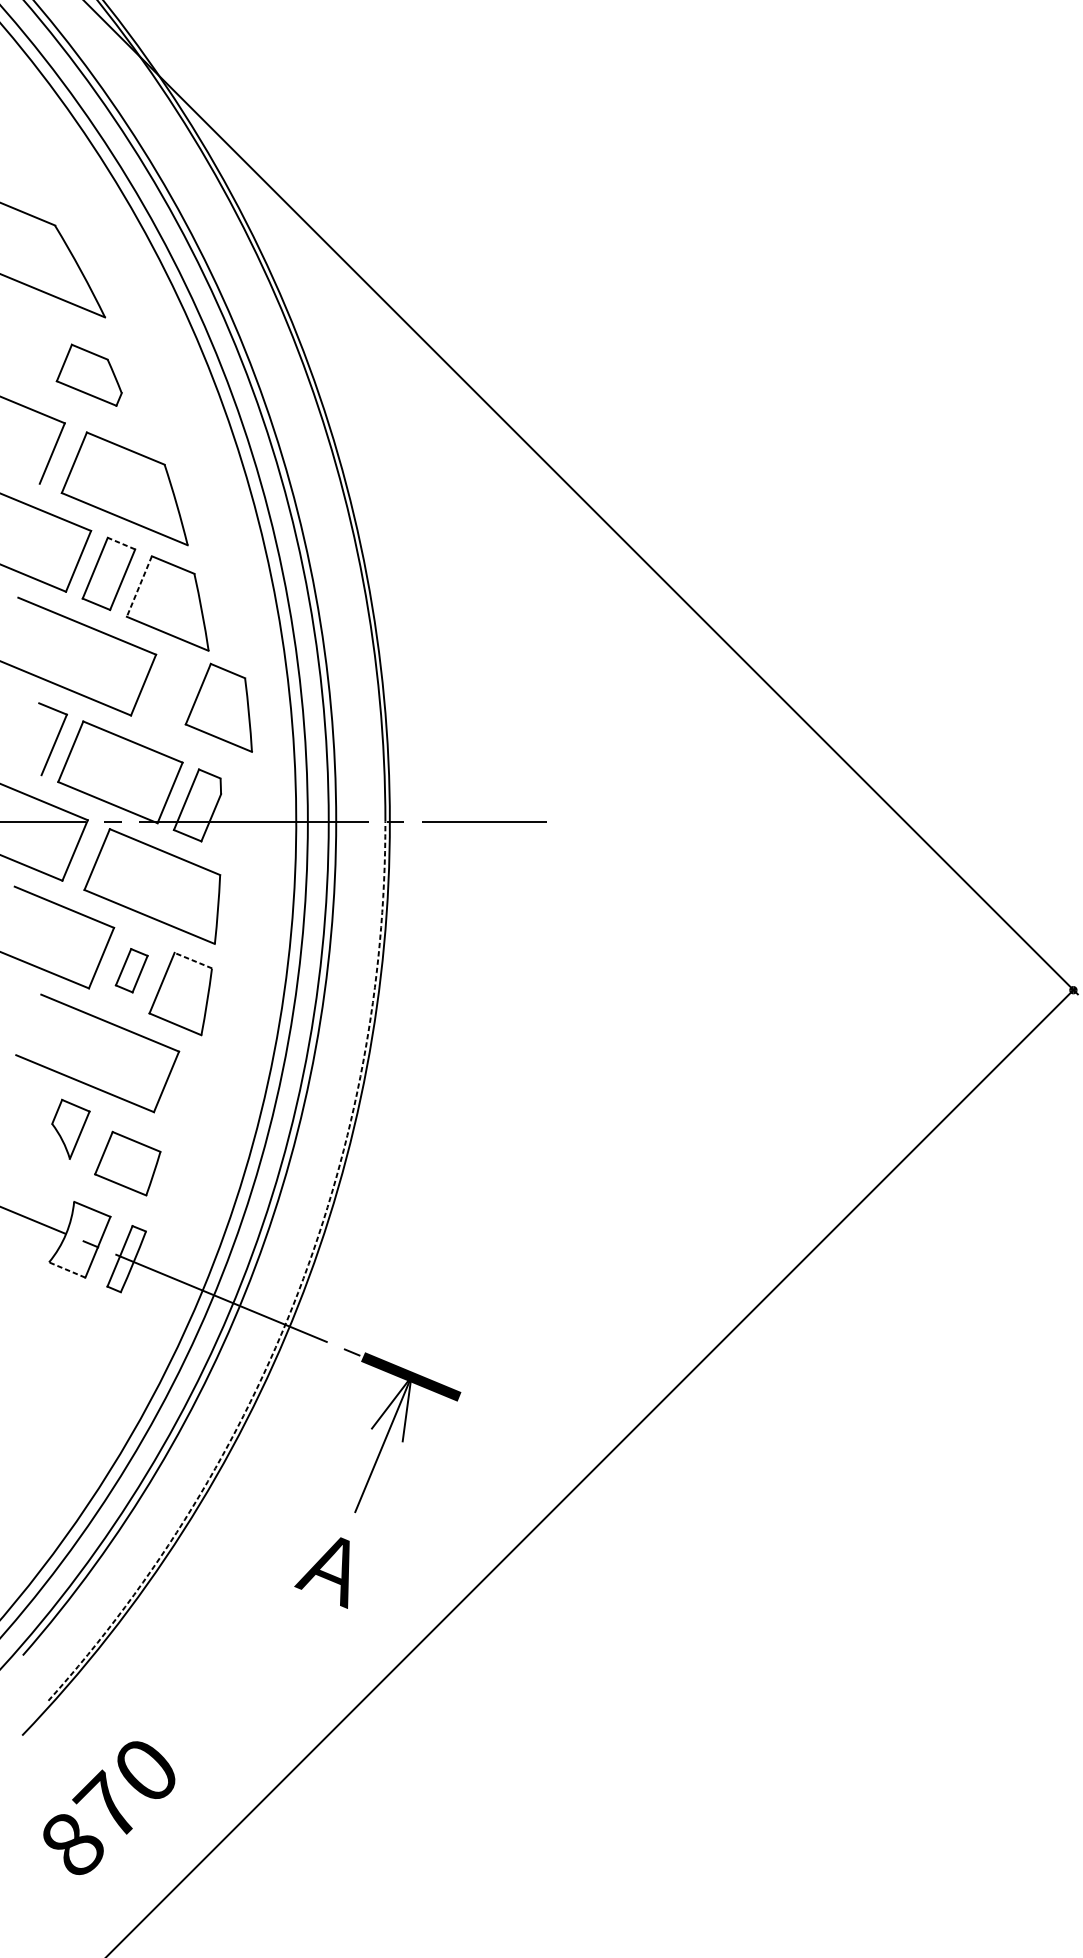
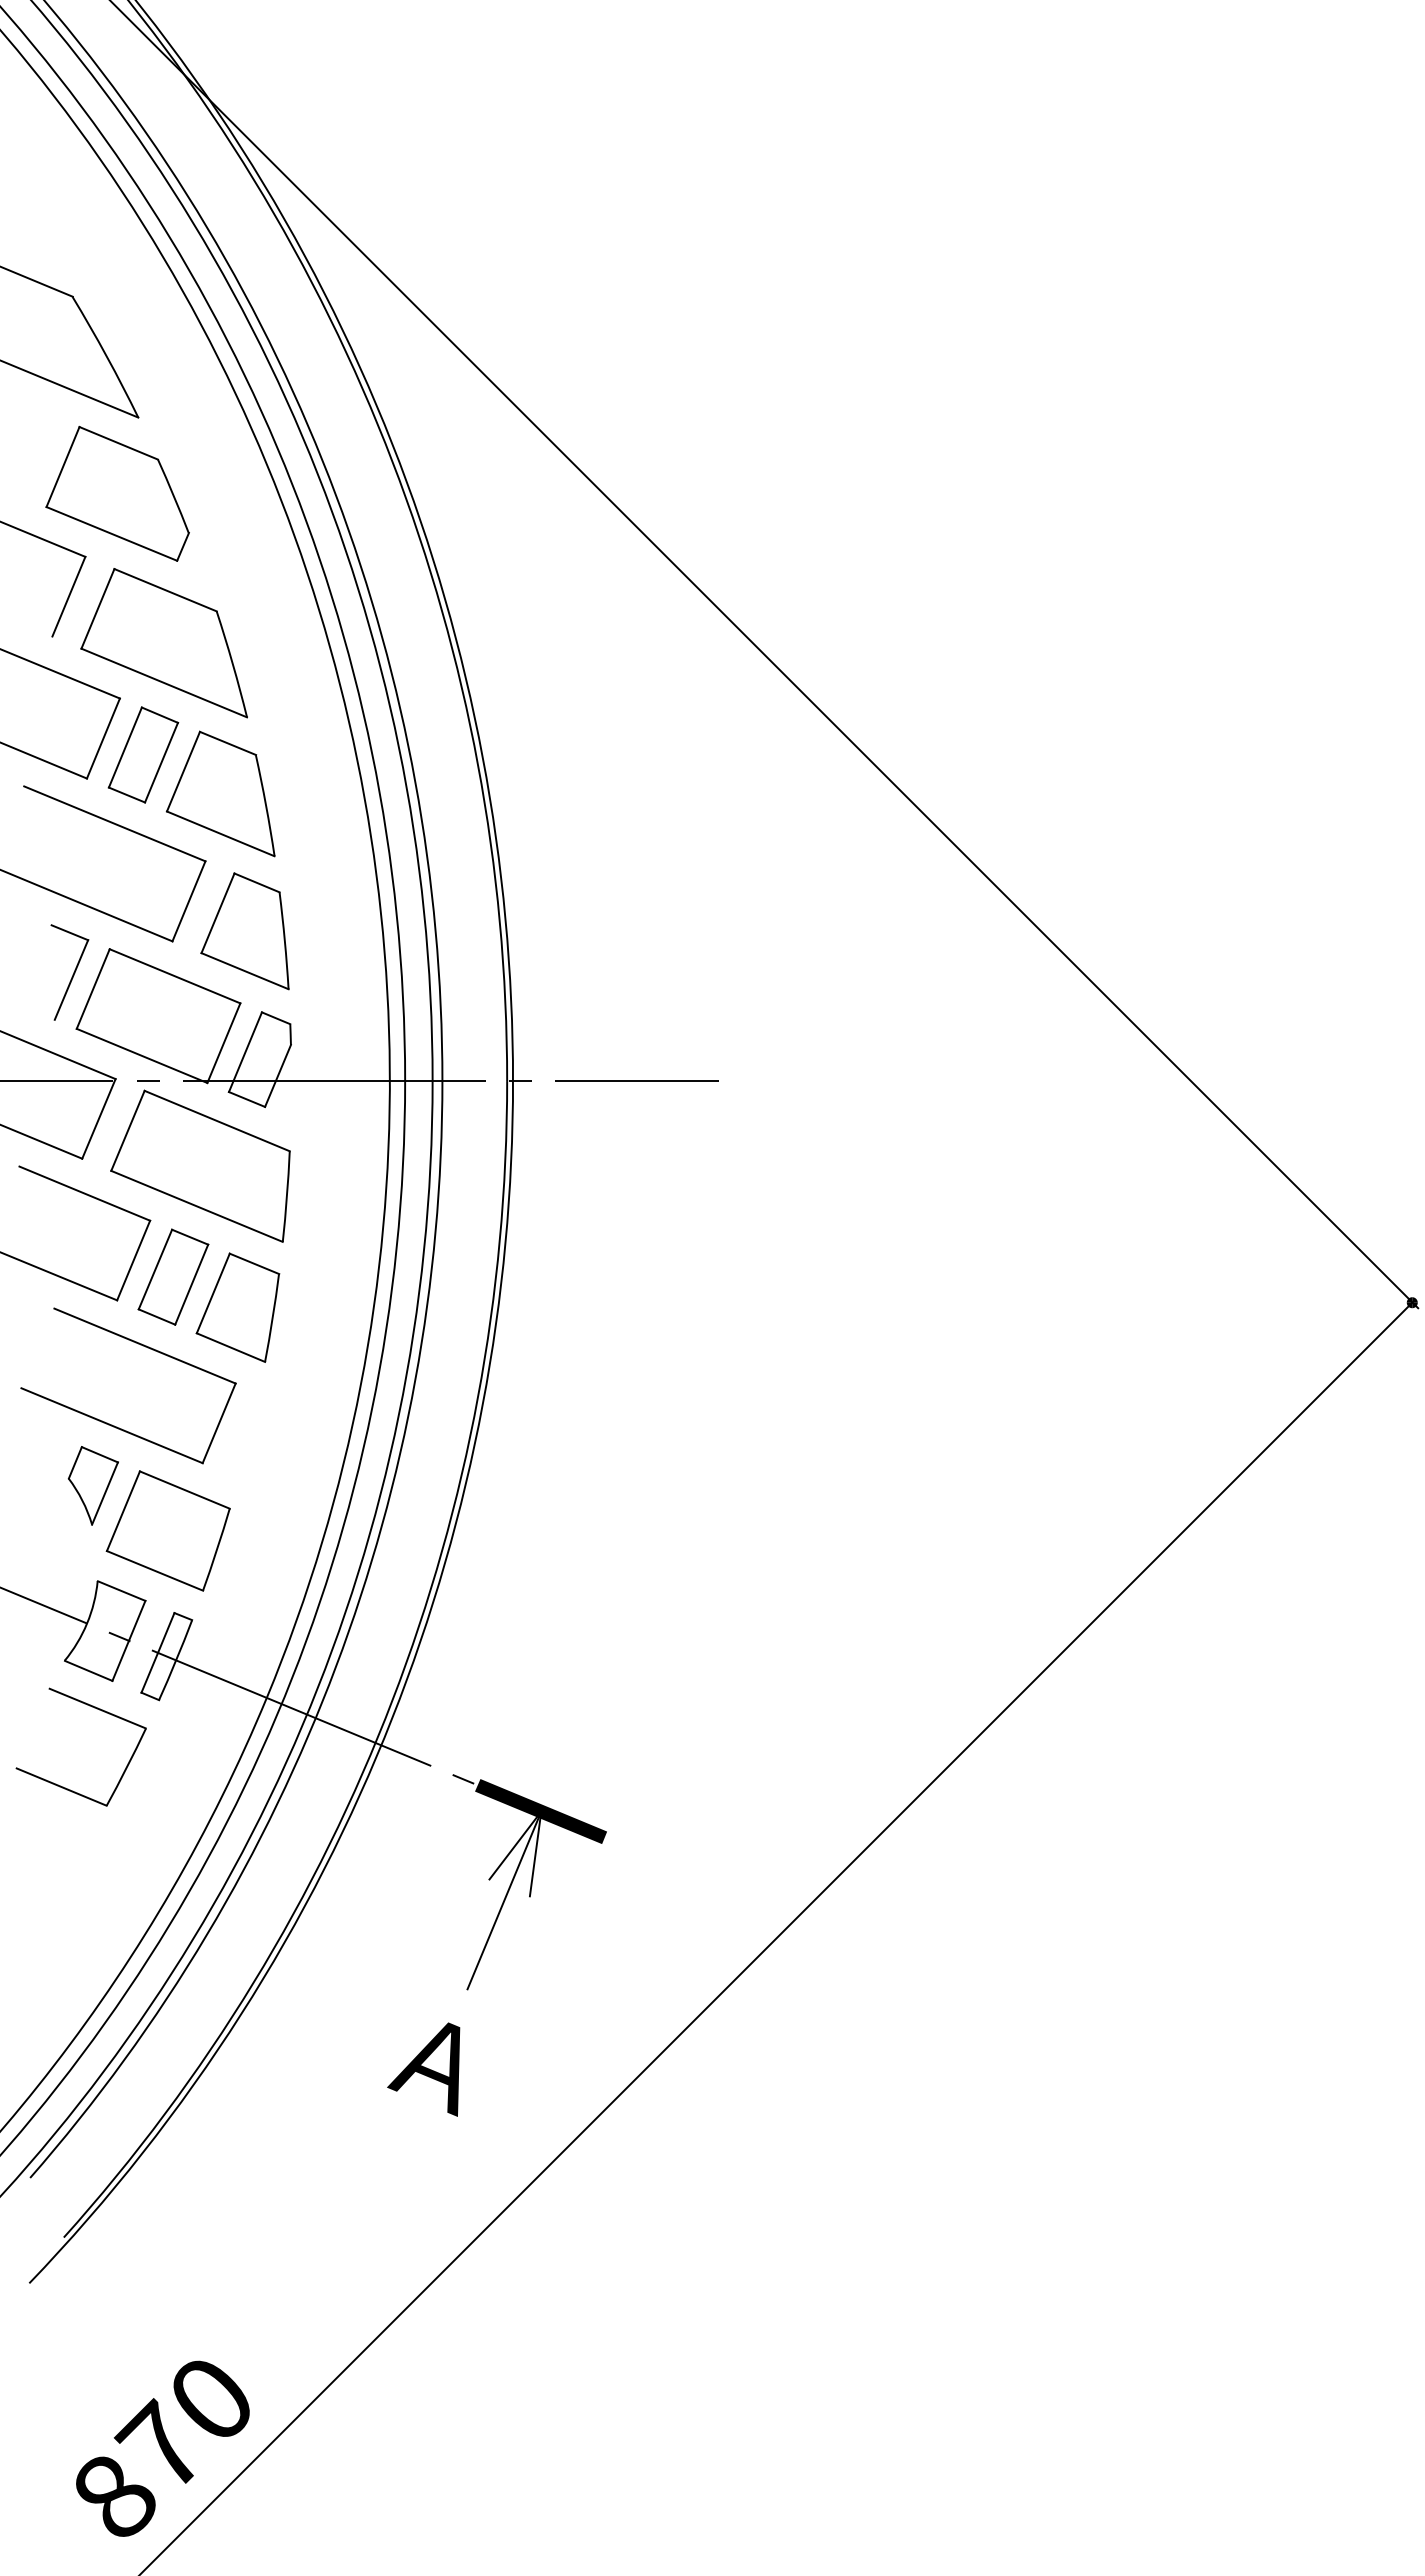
part: (89, 375) -> (117, 493), size x1.67
line: (121, 543) -> (159, 715), dashed -> solid
line: (139, 587) -> (183, 772), dashed -> solid
part: (218, 708) -> (244, 931), moved
line: (193, 960) -> (254, 1263), dashed -> solid
part: (131, 970) -> (173, 1276), size x1.67
part: (127, 1163) -> (167, 1530), size x1.43
line: (67, 1269) -> (88, 1670), dashed -> solid
arc: (298, 1292) -> (392, 1700), dashed -> solid
part: (73, 1299) -> (96, 1709), added
text: (109, 1807) -> (162, 2448), moved

